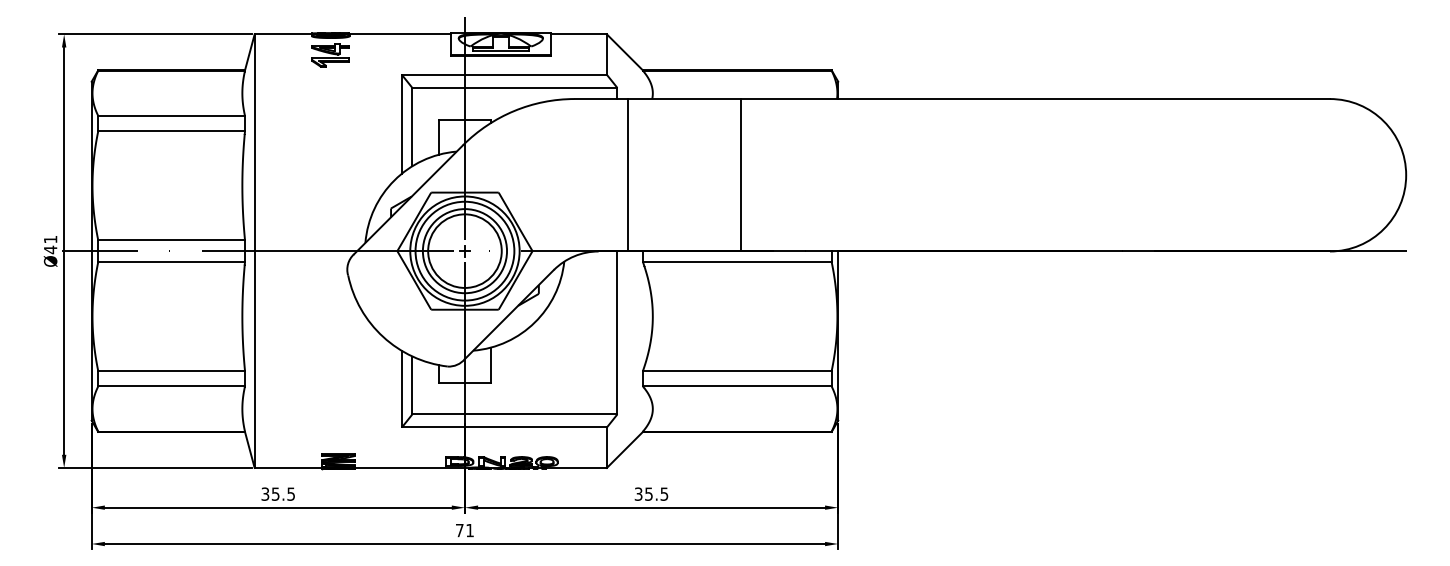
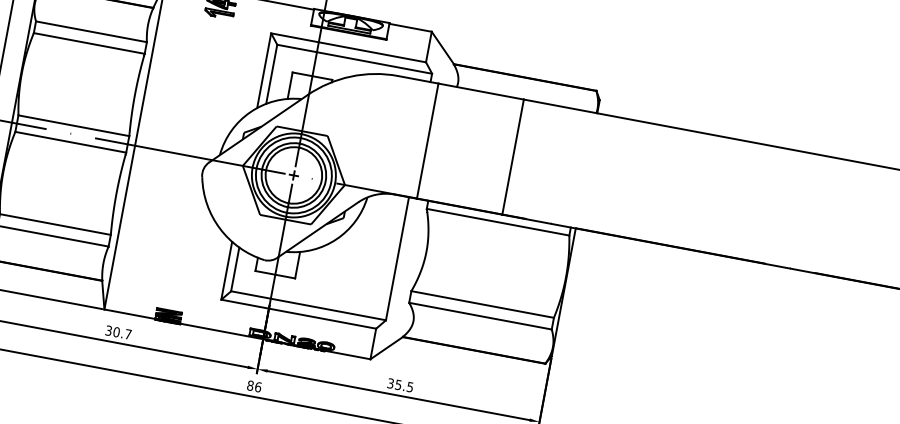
text: (282, 493) -> (121, 332), 35.5 -> 30.7
text: (464, 530) -> (254, 386), 71 -> 86

